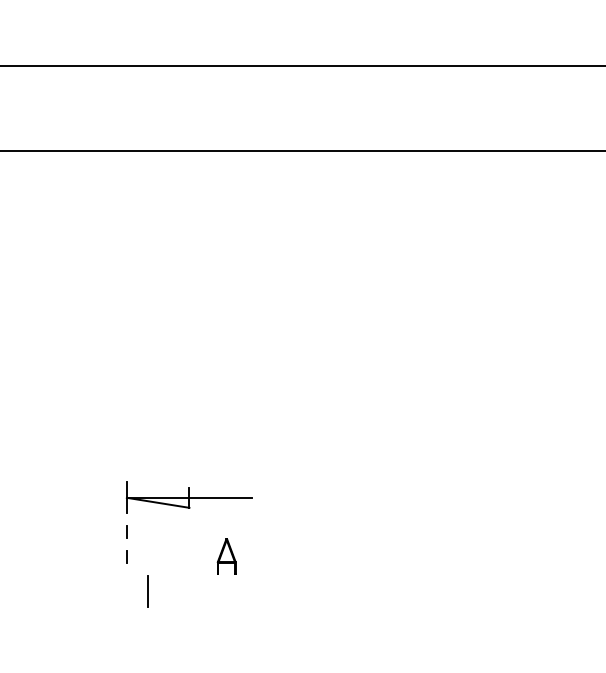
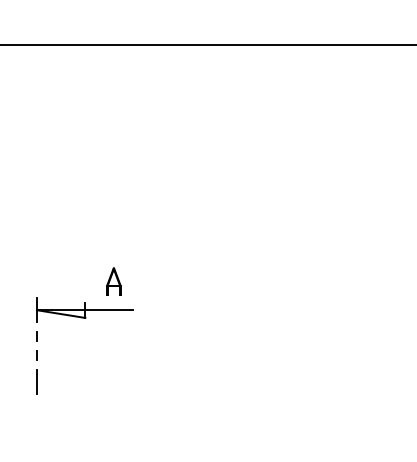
part: (226, 556) -> (113, 281), moved
line: (147, 591) -> (37, 381), moved

